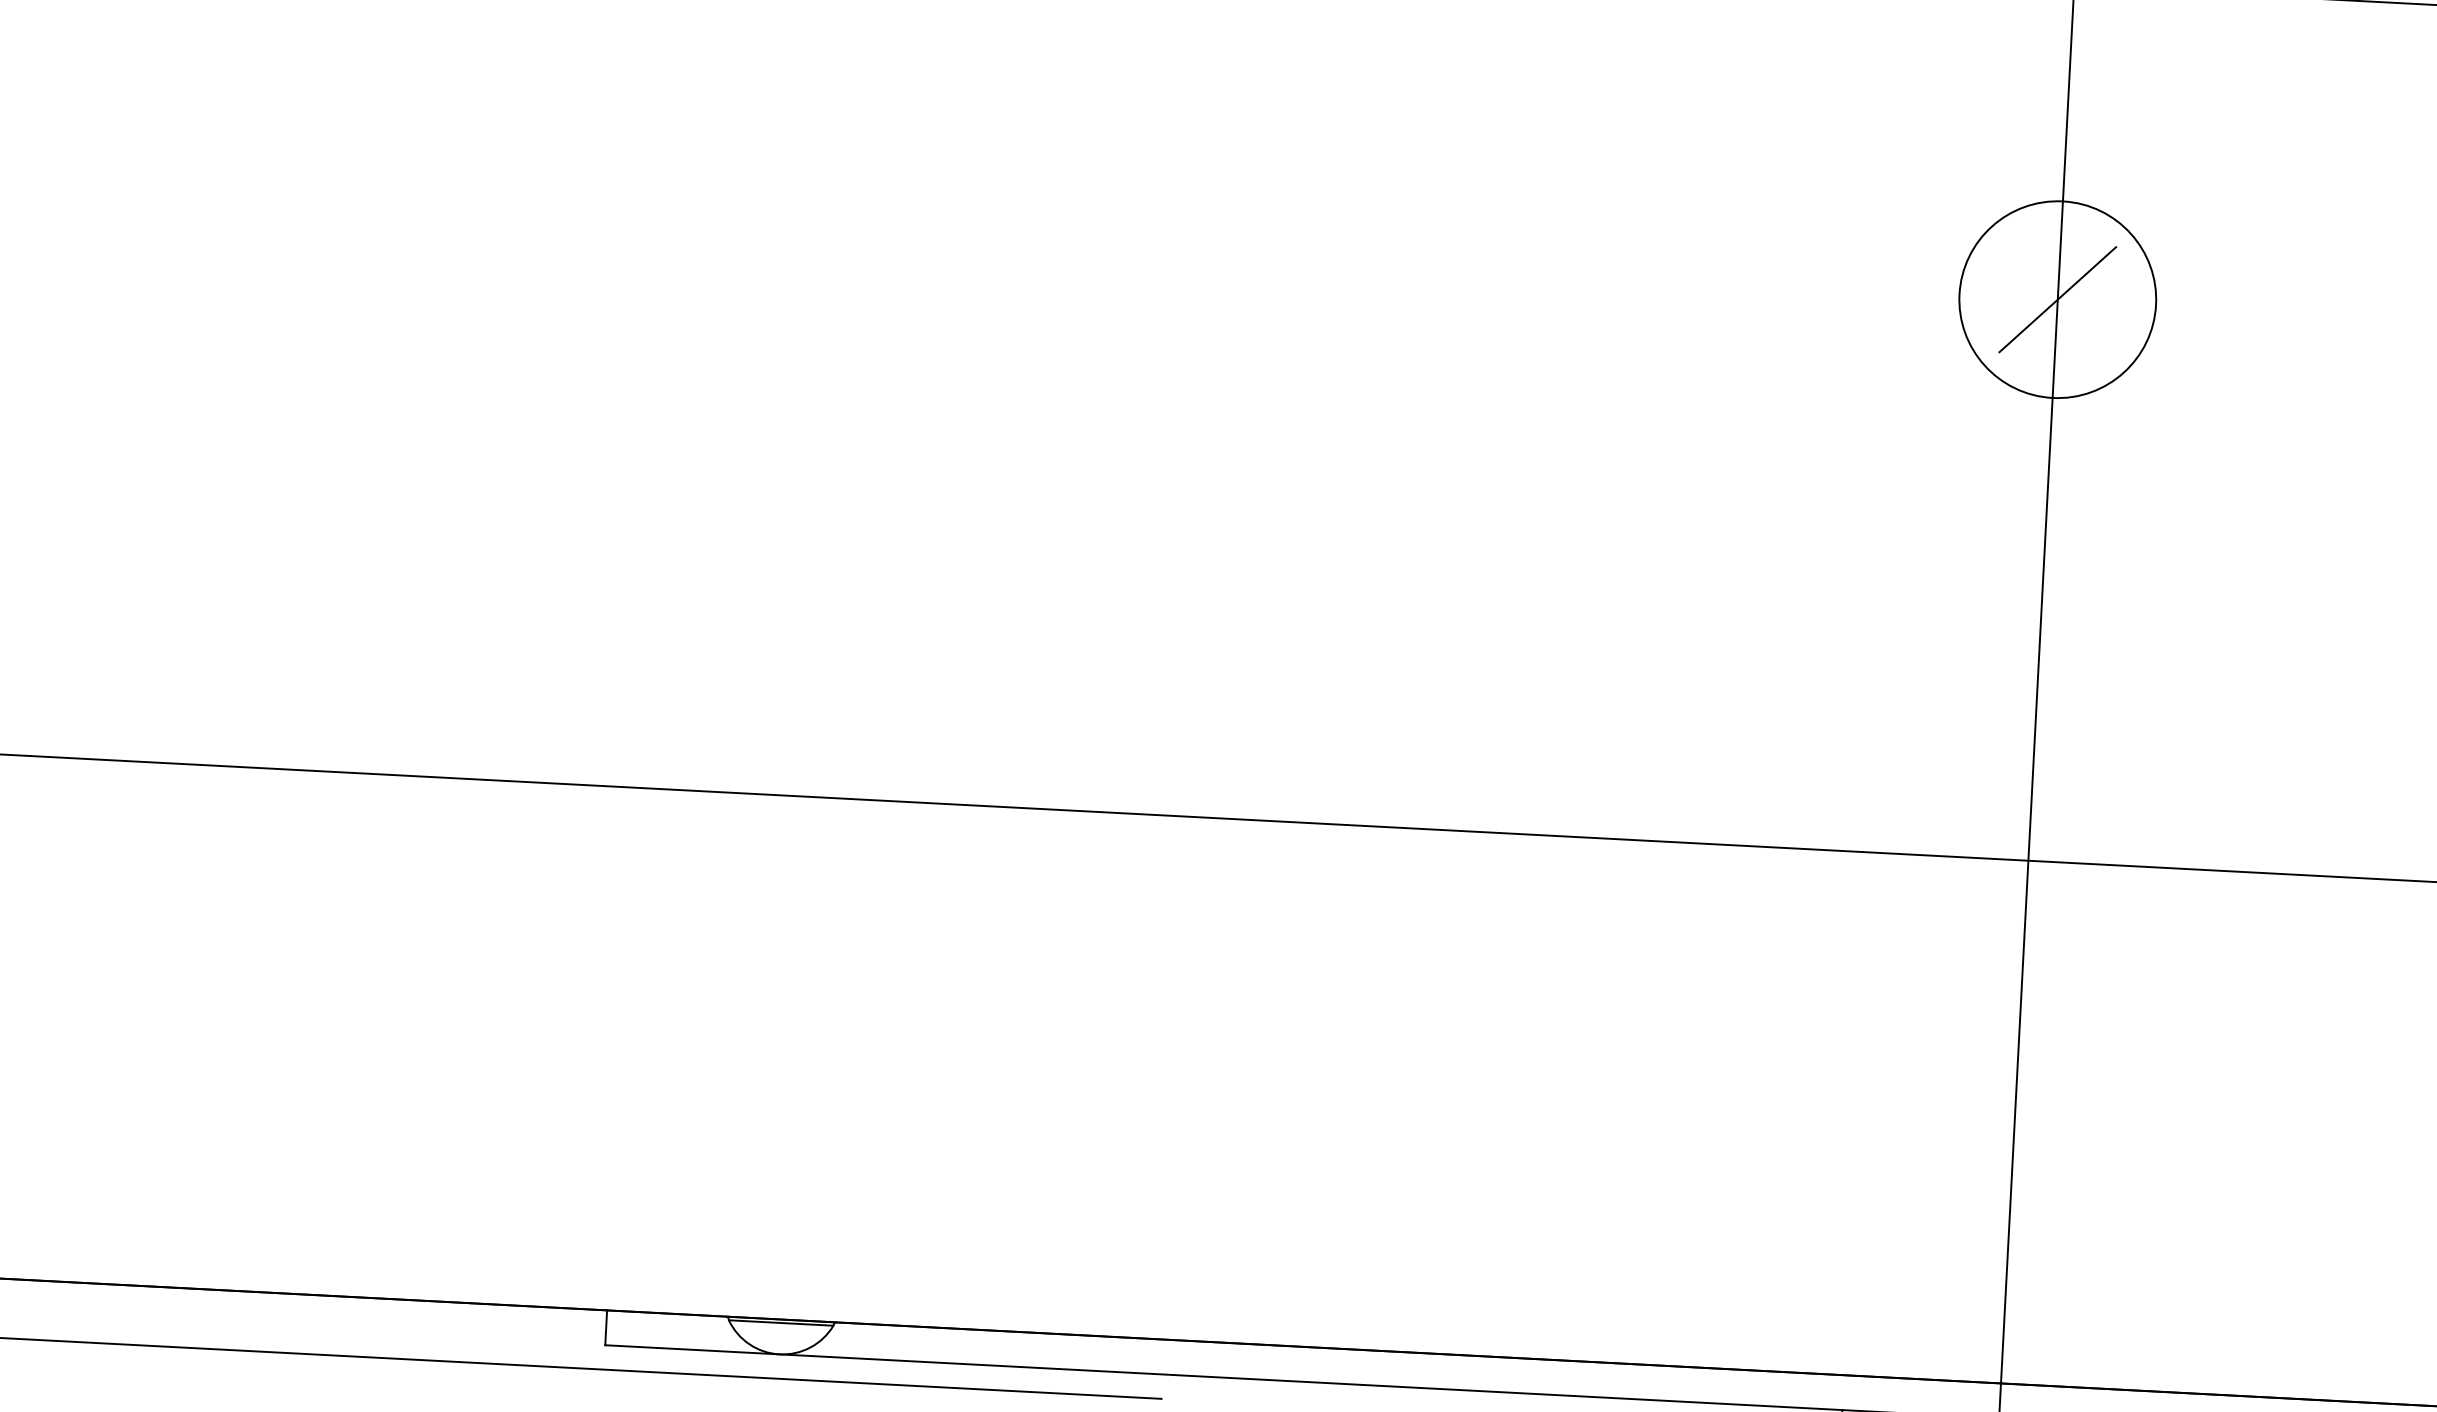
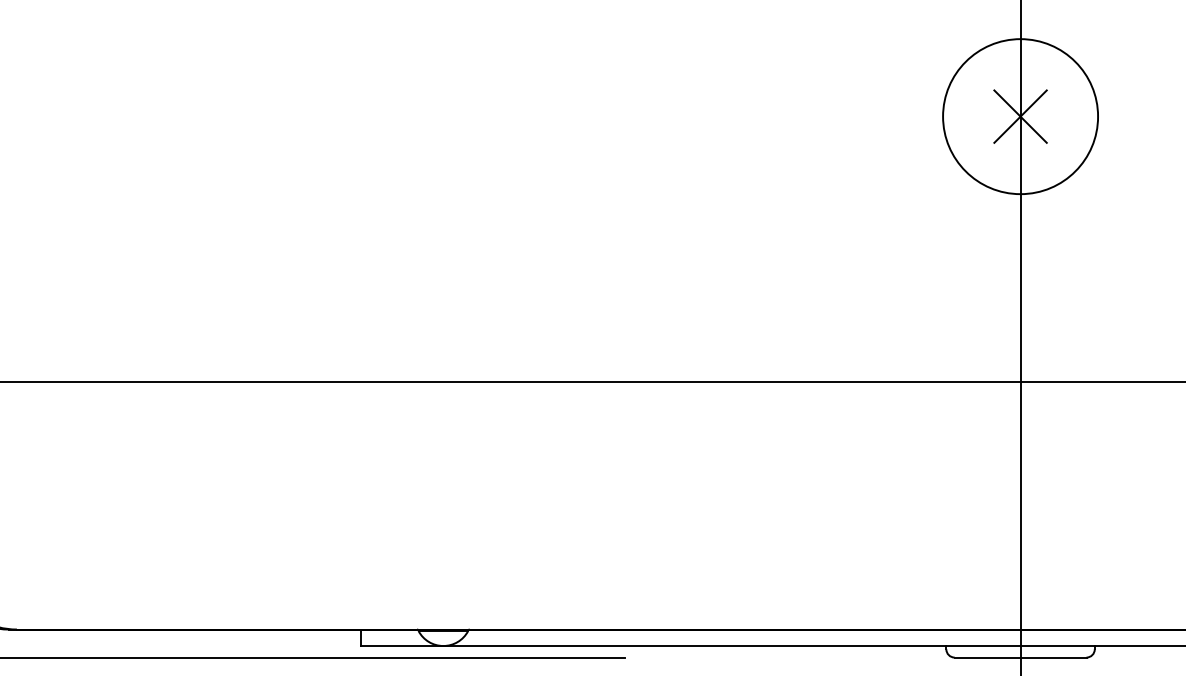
circle: (2057, 299) -> (1020, 116), size x1.67
line: (2057, 299) -> (1020, 116), added

